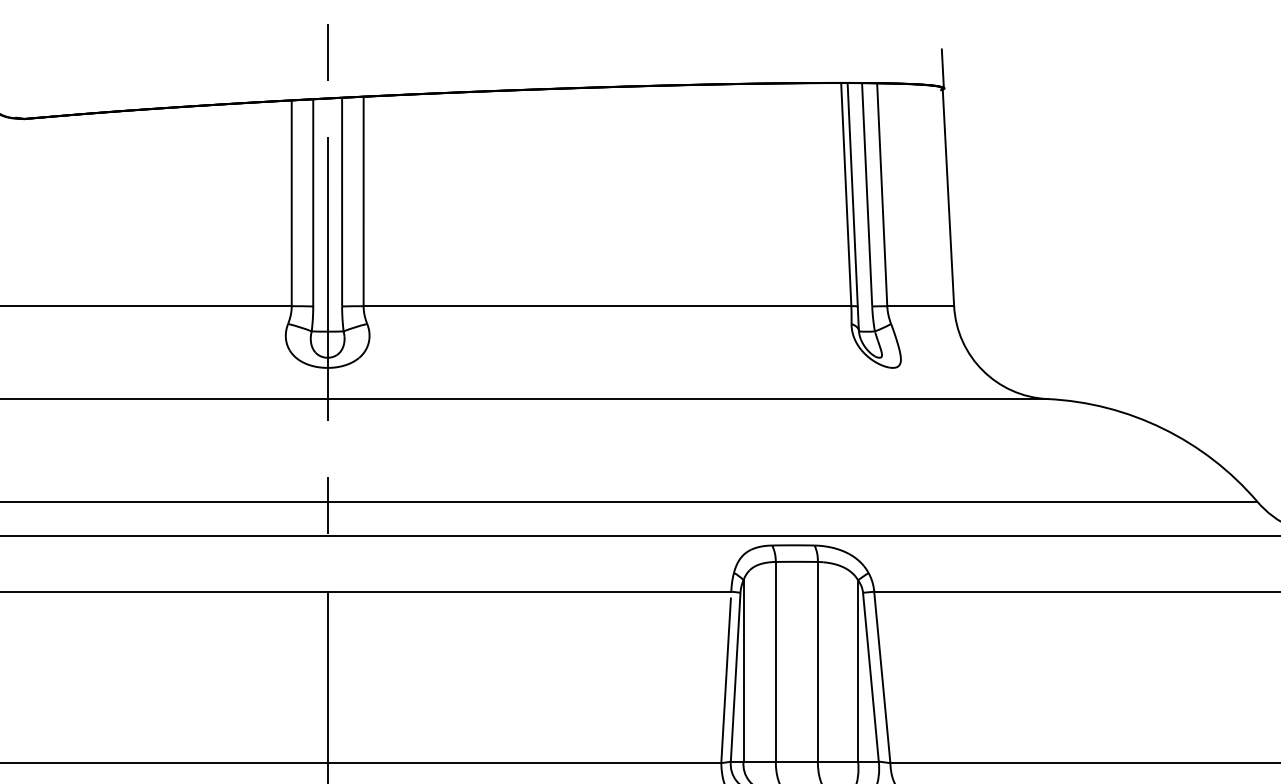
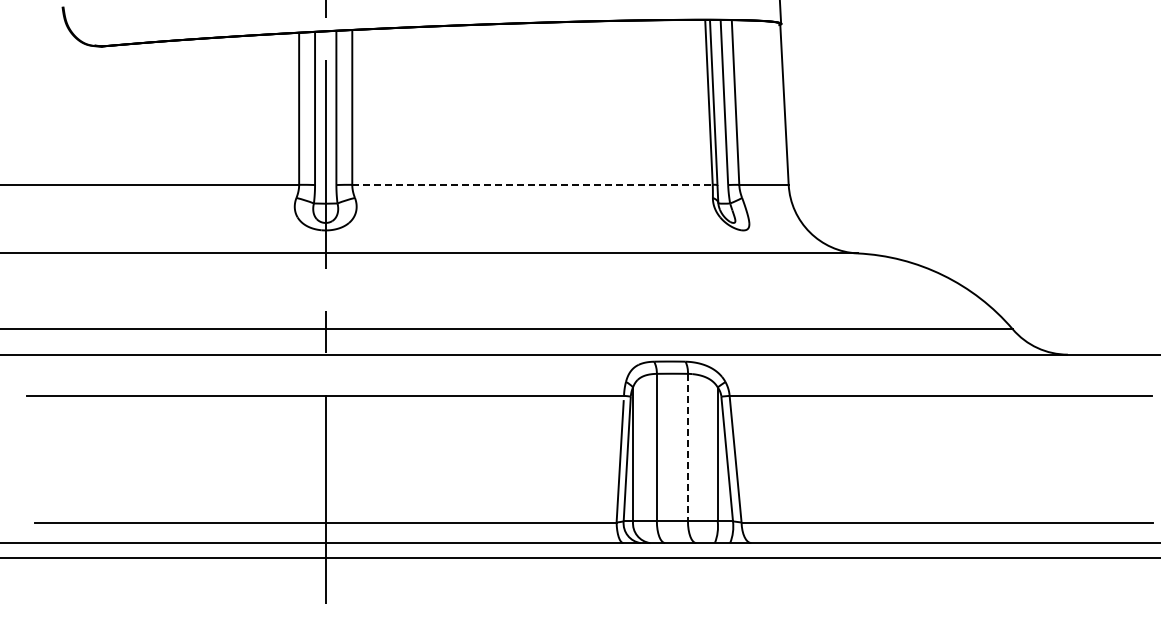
line: (608, 305) -> (533, 184), solid -> dashed
line: (817, 661) -> (687, 447), solid -> dashed

